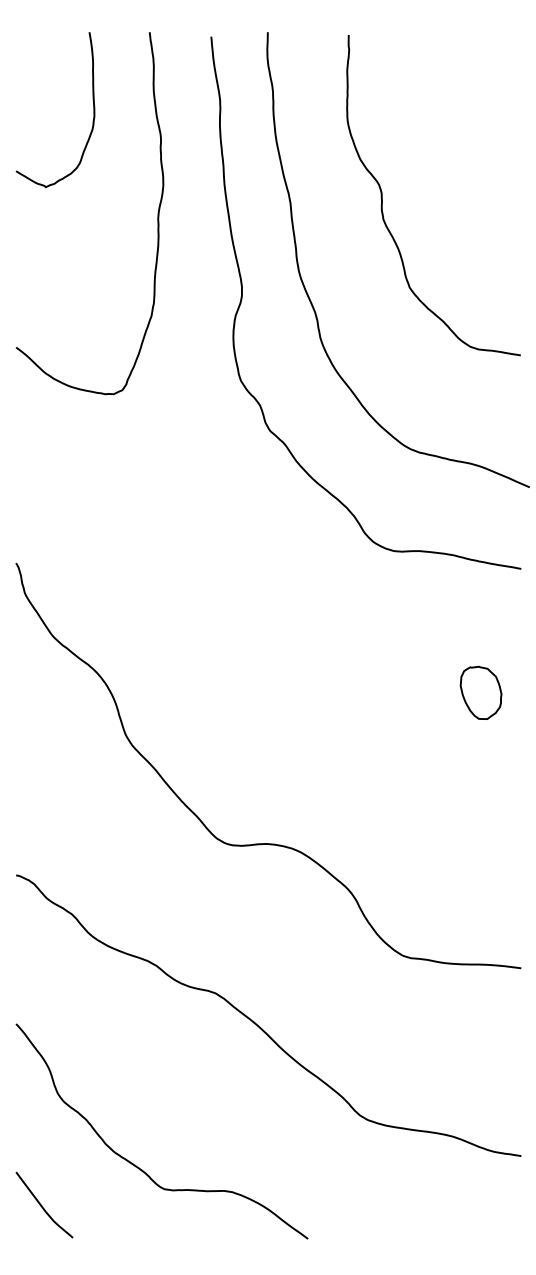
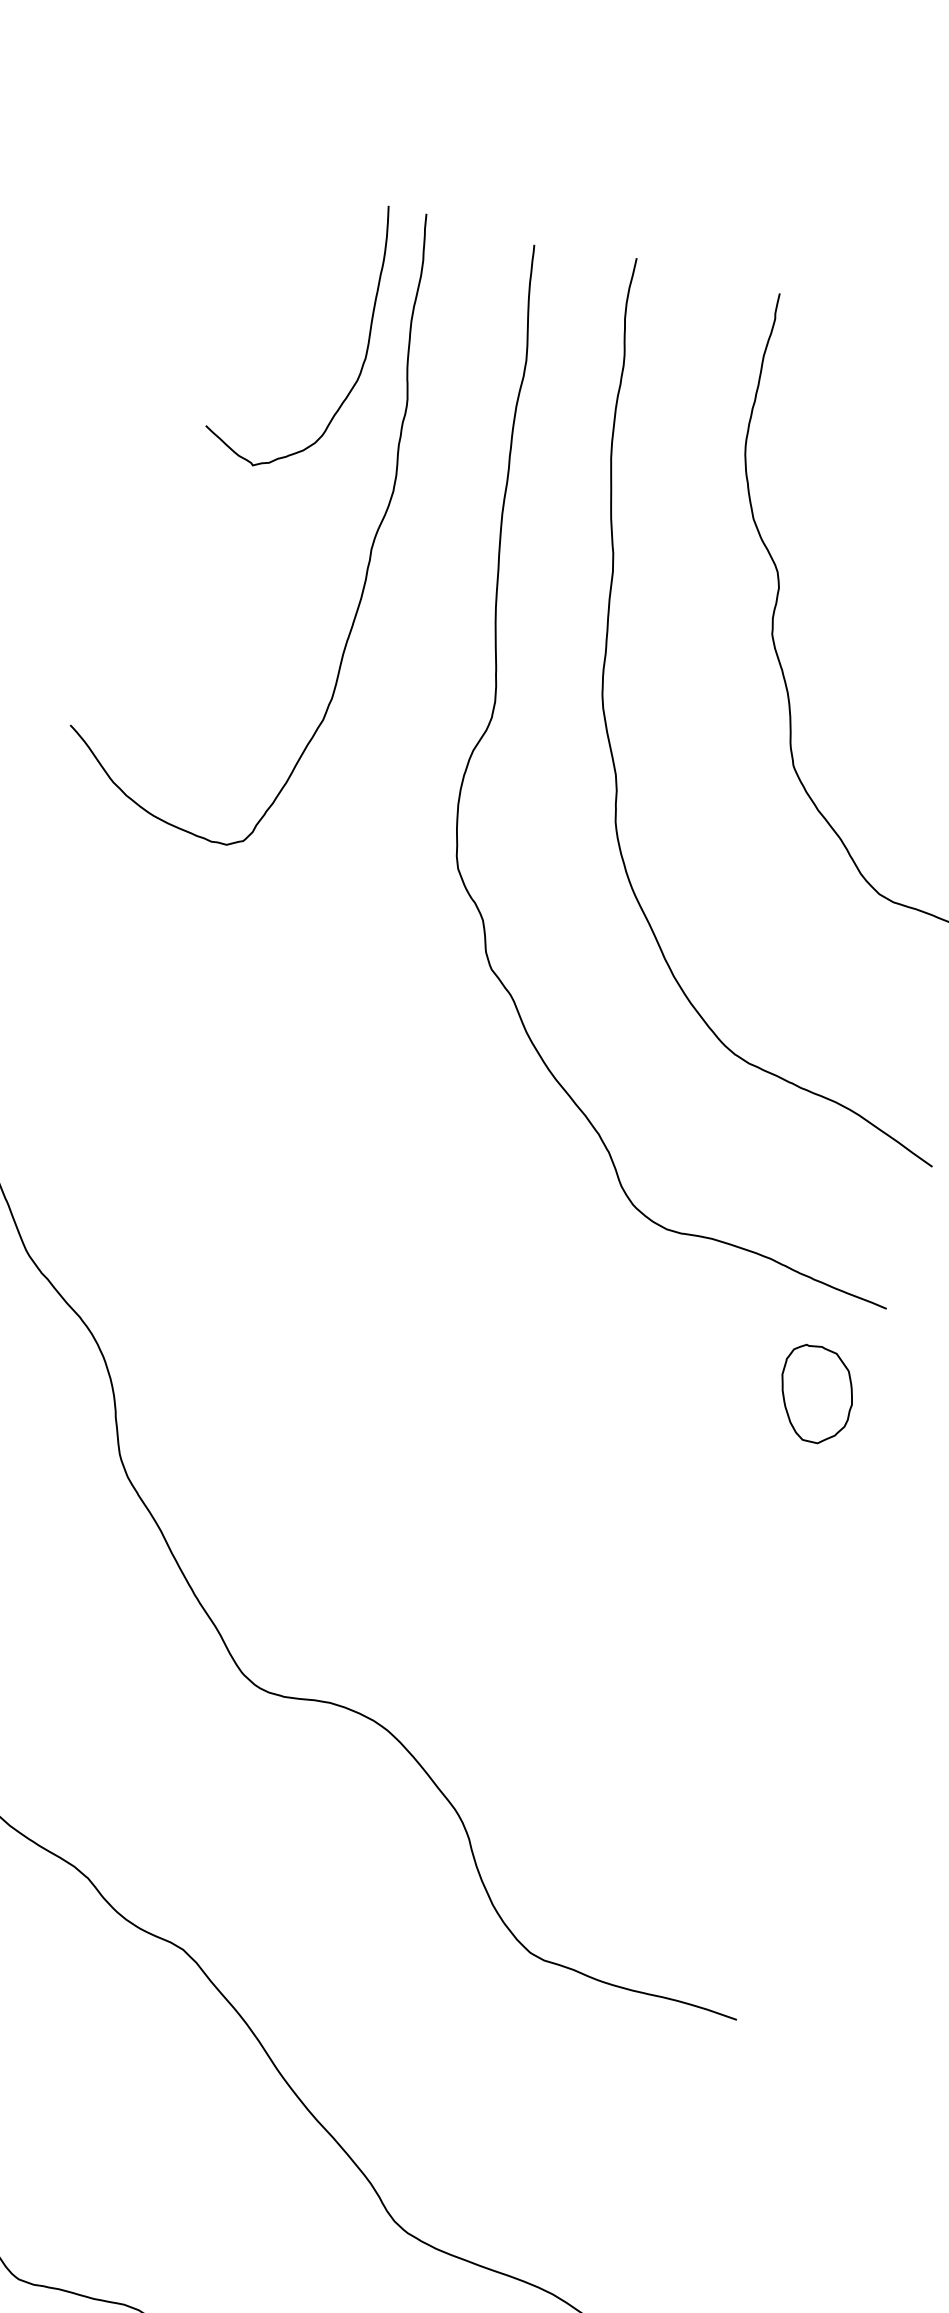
curve: (93, 110) -> (366, 346), moved
part: (480, 692) -> (815, 1393), moved

